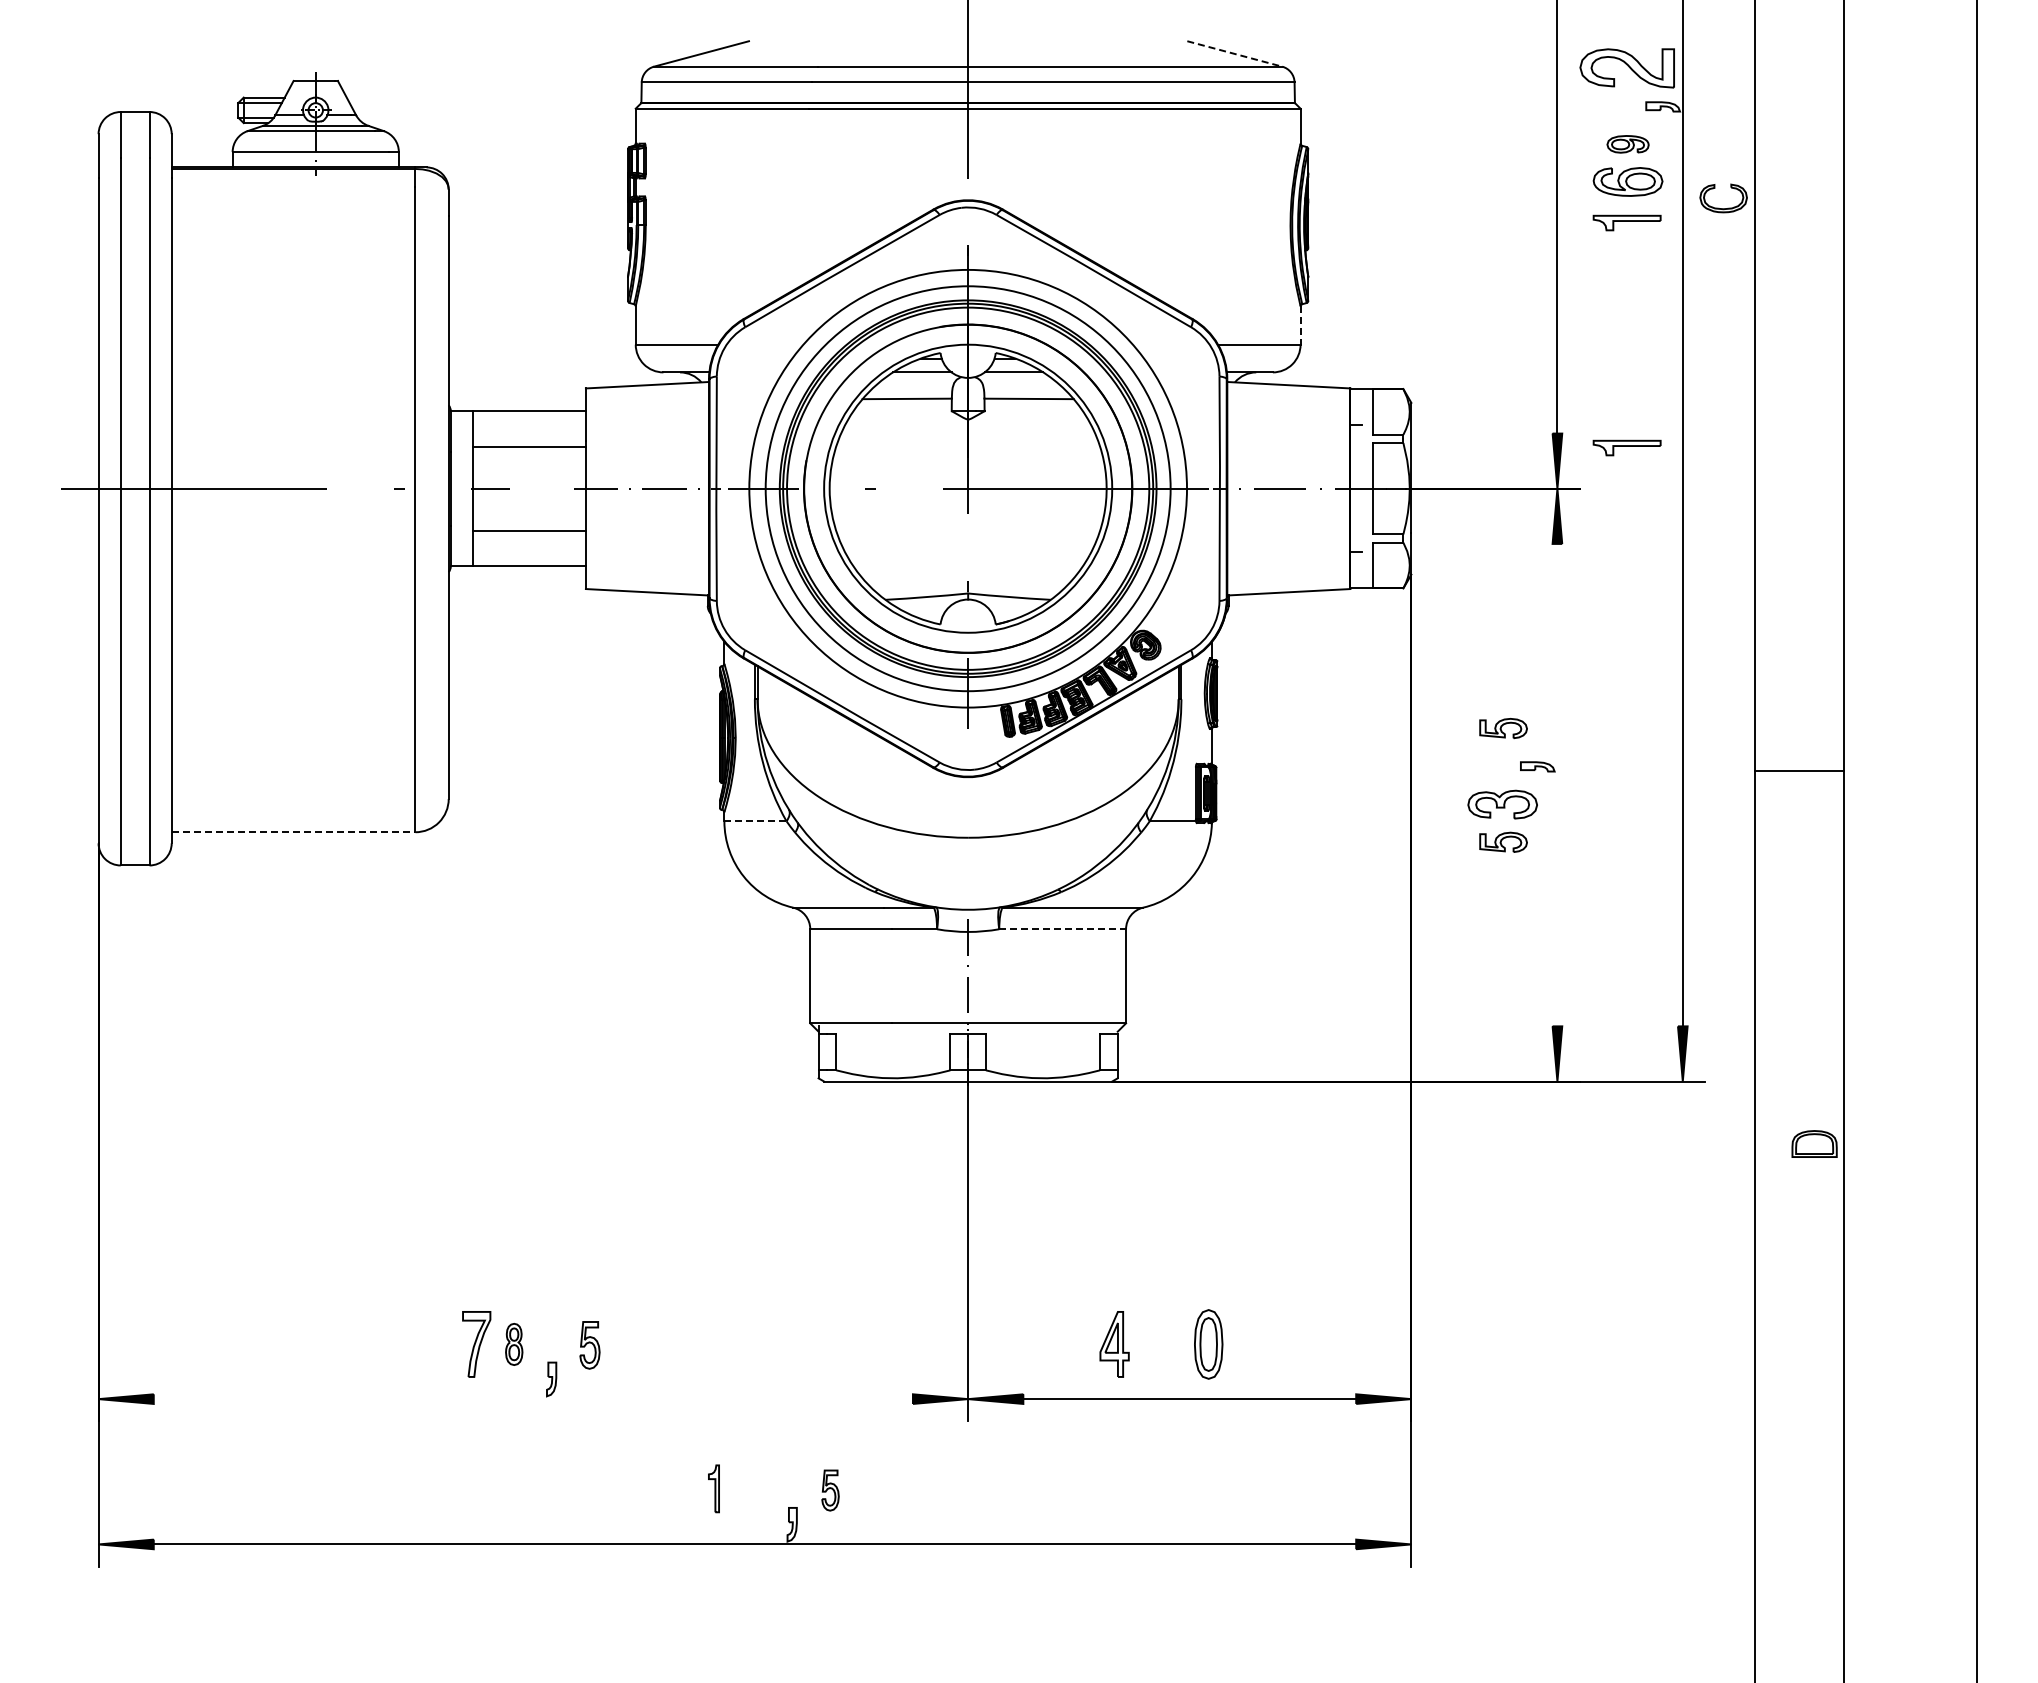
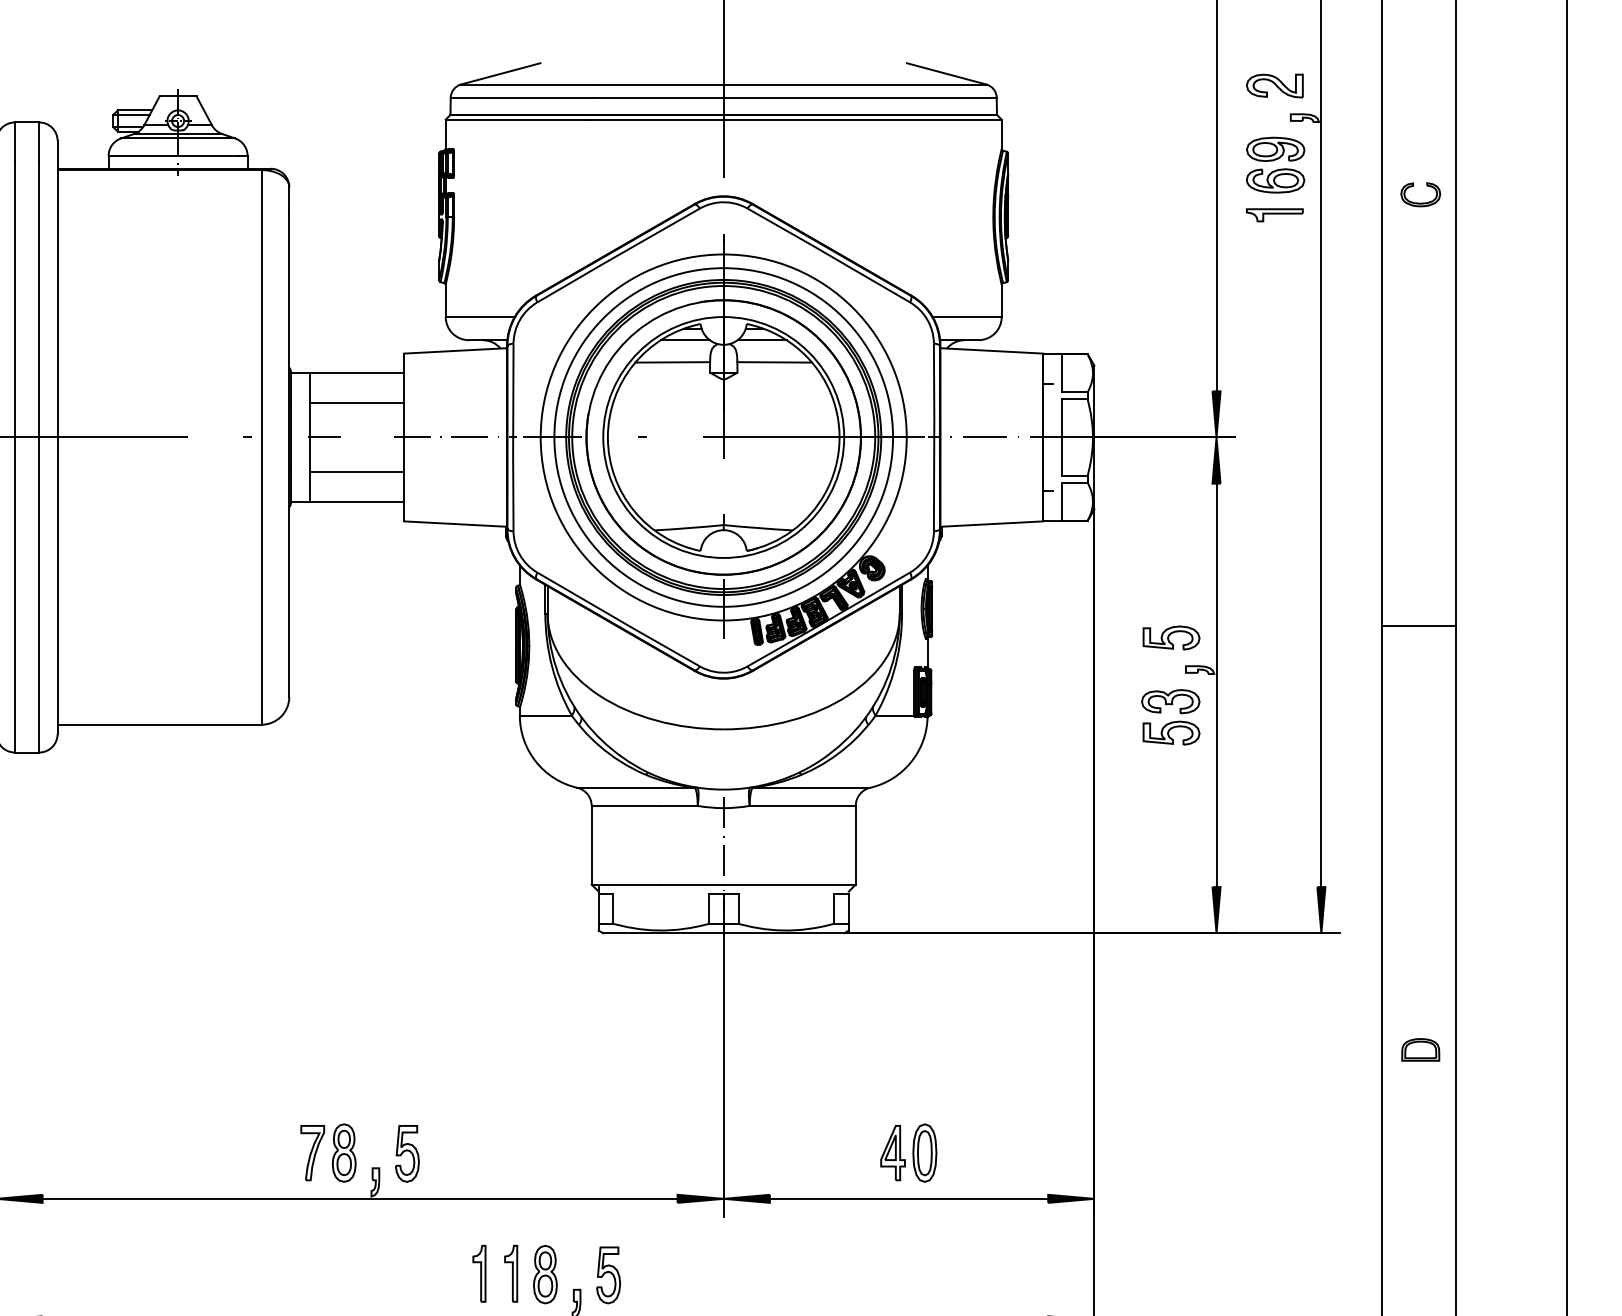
line: (1235, 54) -> (947, 74), dashed -> solid
part: (1626, 68) -> (1274, 86), size x0.71
part: (1627, 144) -> (1275, 149), size x1.67
part: (1723, 208) -> (1420, 203), moved
line: (1300, 326) -> (1001, 301), dashed -> solid
part: (1626, 447) -> (1274, 403), removed
part: (1503, 728) -> (1171, 638), size x1.43
line: (1799, 770) -> (1418, 625), moved
line: (1557, 784) -> (1216, 684), added
line: (755, 821) -> (545, 715), dashed -> solid
line: (293, 832) -> (159, 724), dashed -> solid
part: (1503, 842) -> (1171, 733), size x1.43
line: (1063, 929) -> (803, 806), dashed -> solid
part: (1814, 1143) -> (1420, 1049), moved
part: (513, 1344) -> (343, 1153), size x1.67
part: (1114, 1344) -> (892, 1153), moved
part: (589, 1345) -> (407, 1154), size x1.43
line: (532, 1399) -> (359, 1199), added
part: (675, 1488) -> (478, 1273), added
part: (713, 1488) -> (510, 1273), size x1.43
part: (754, 1489) -> (545, 1274), added
part: (830, 1490) -> (608, 1275), size x1.67

